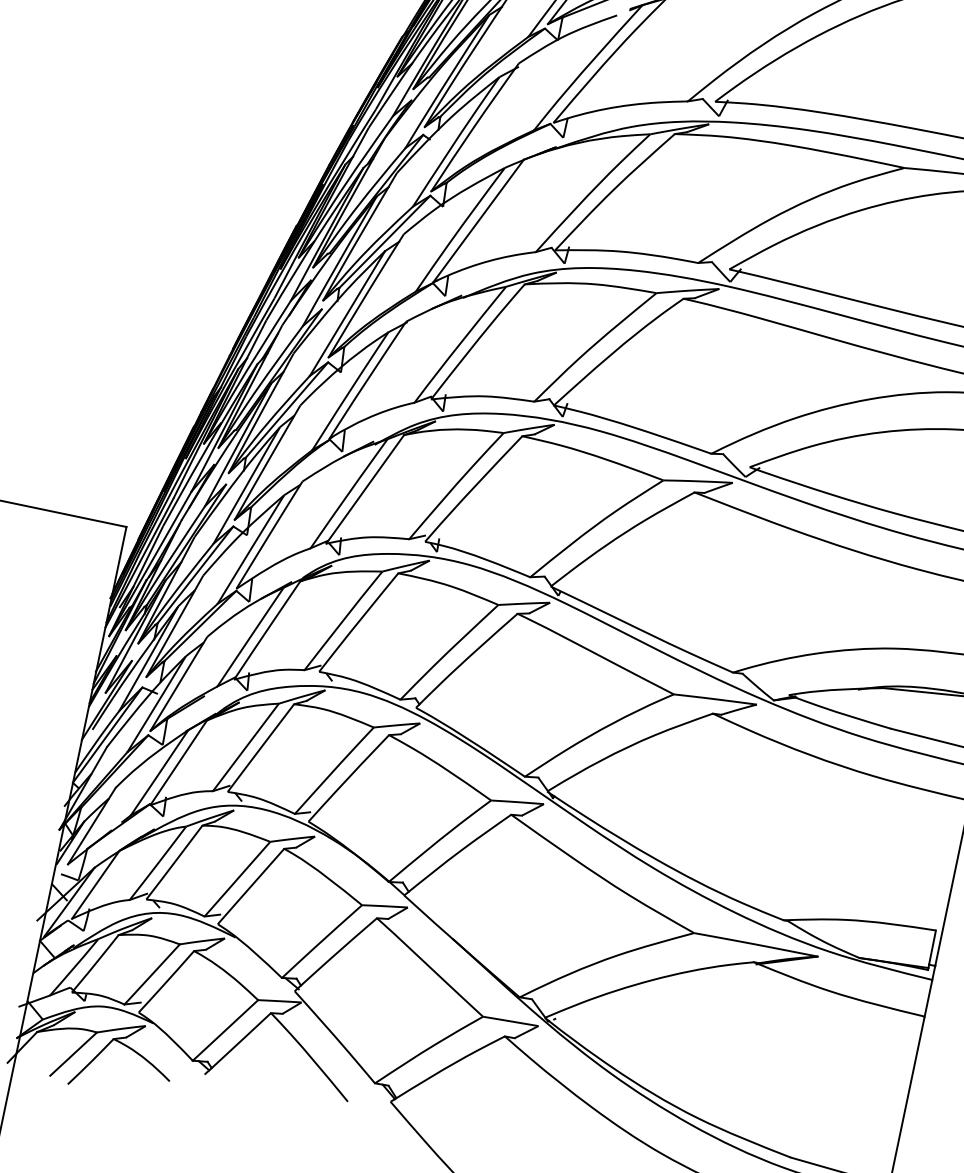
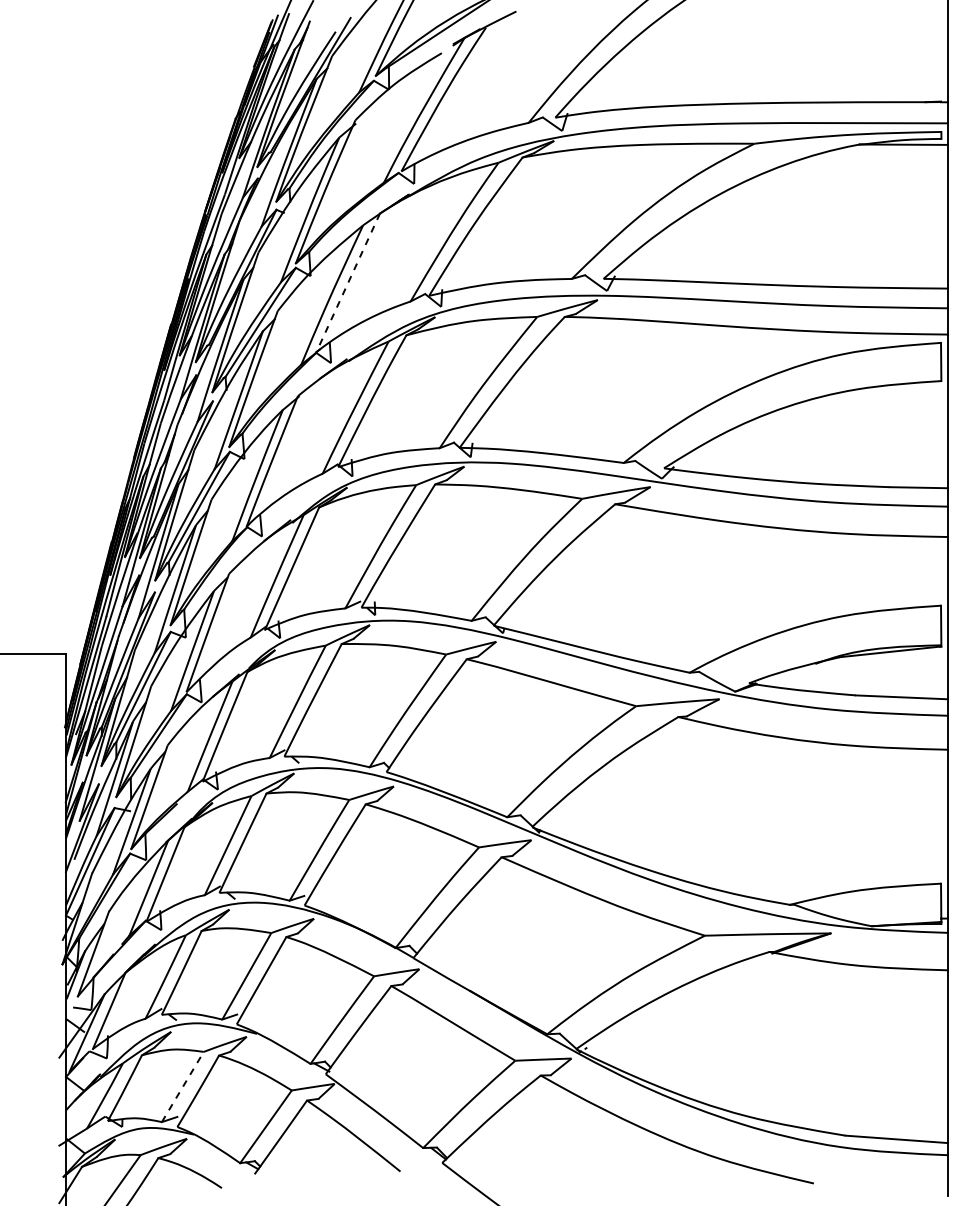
line: (478, 221) -> (348, 283), solid -> dashed
line: (151, 974) -> (182, 1087), solid -> dashed

